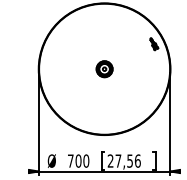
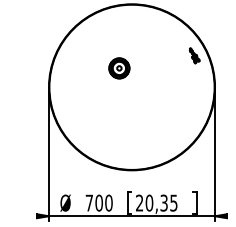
part: (104, 69) -> (119, 68), moved
text: (127, 160) -> (160, 202), 27,56 -> 20,35

